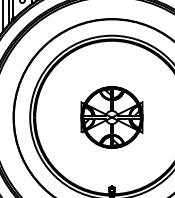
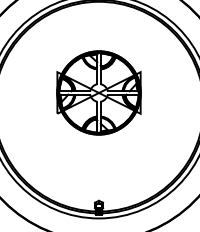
part: (111, 117) -> (98, 92), moved

